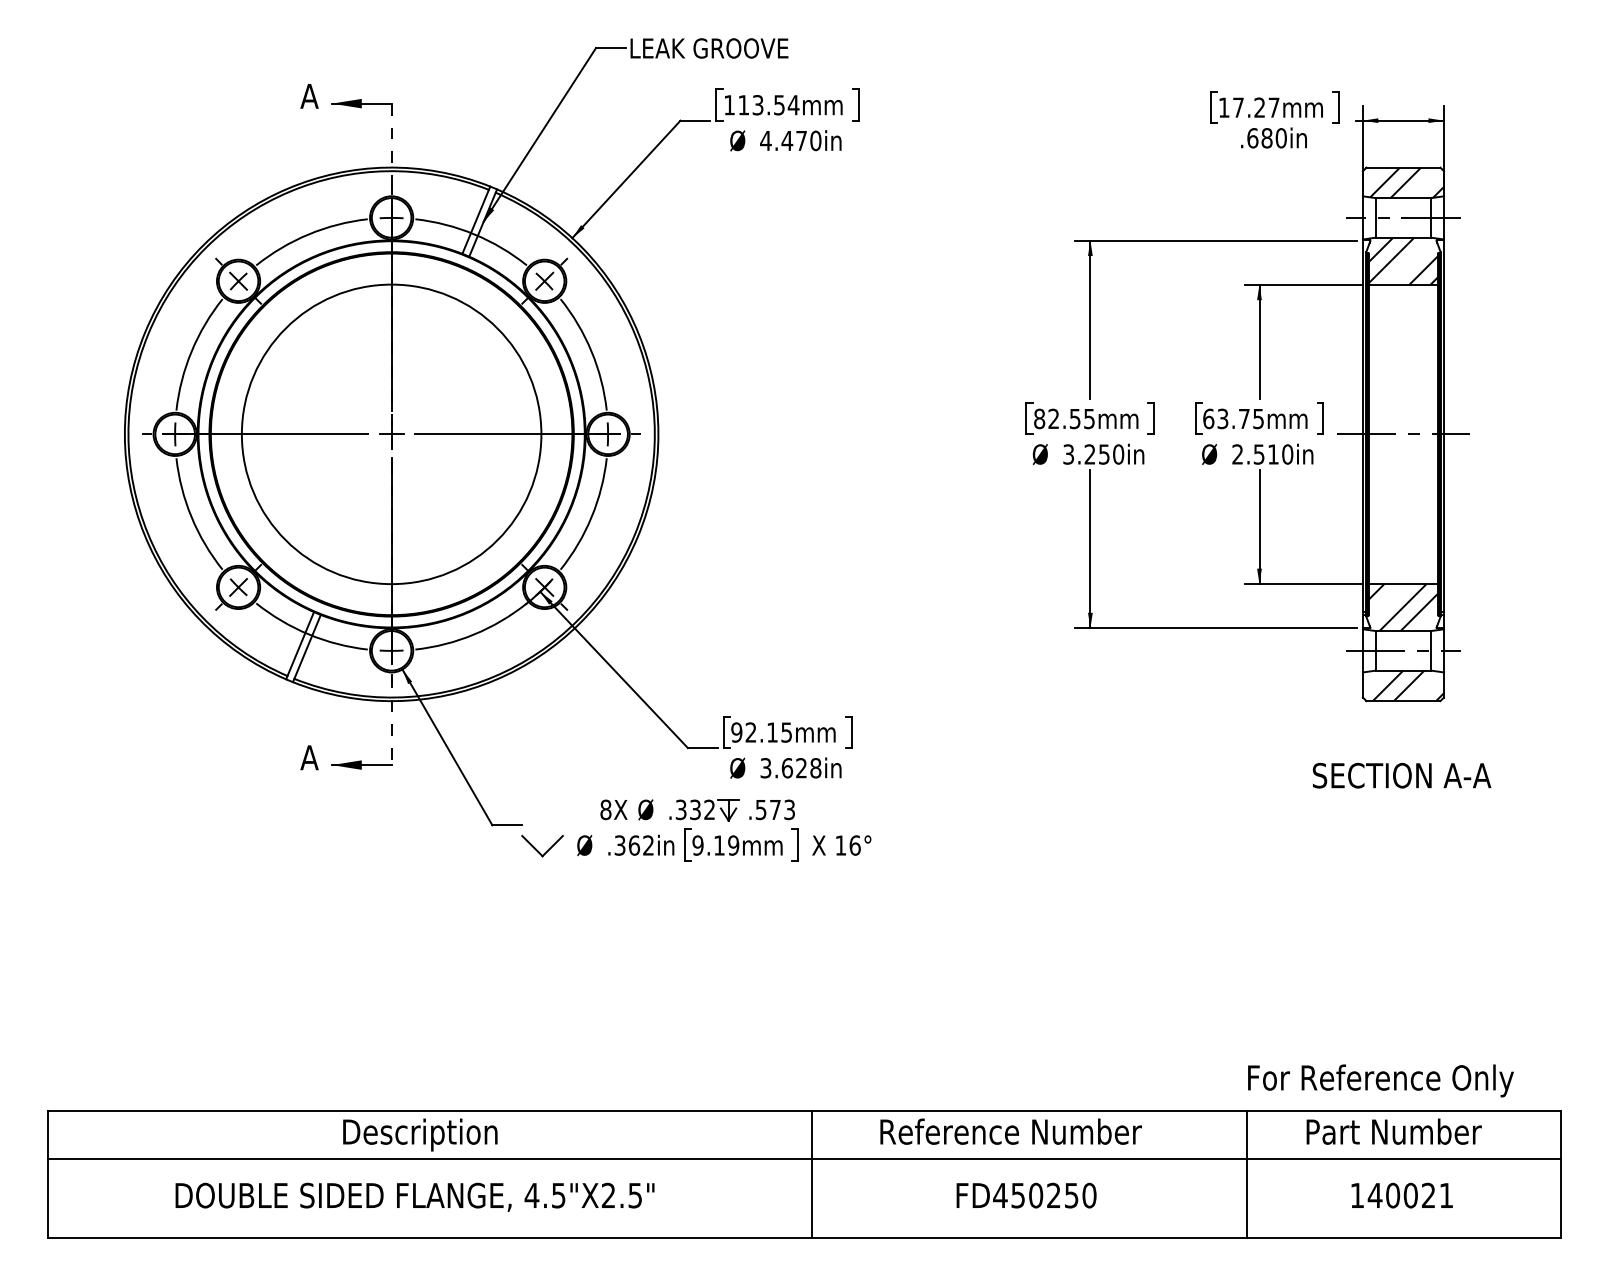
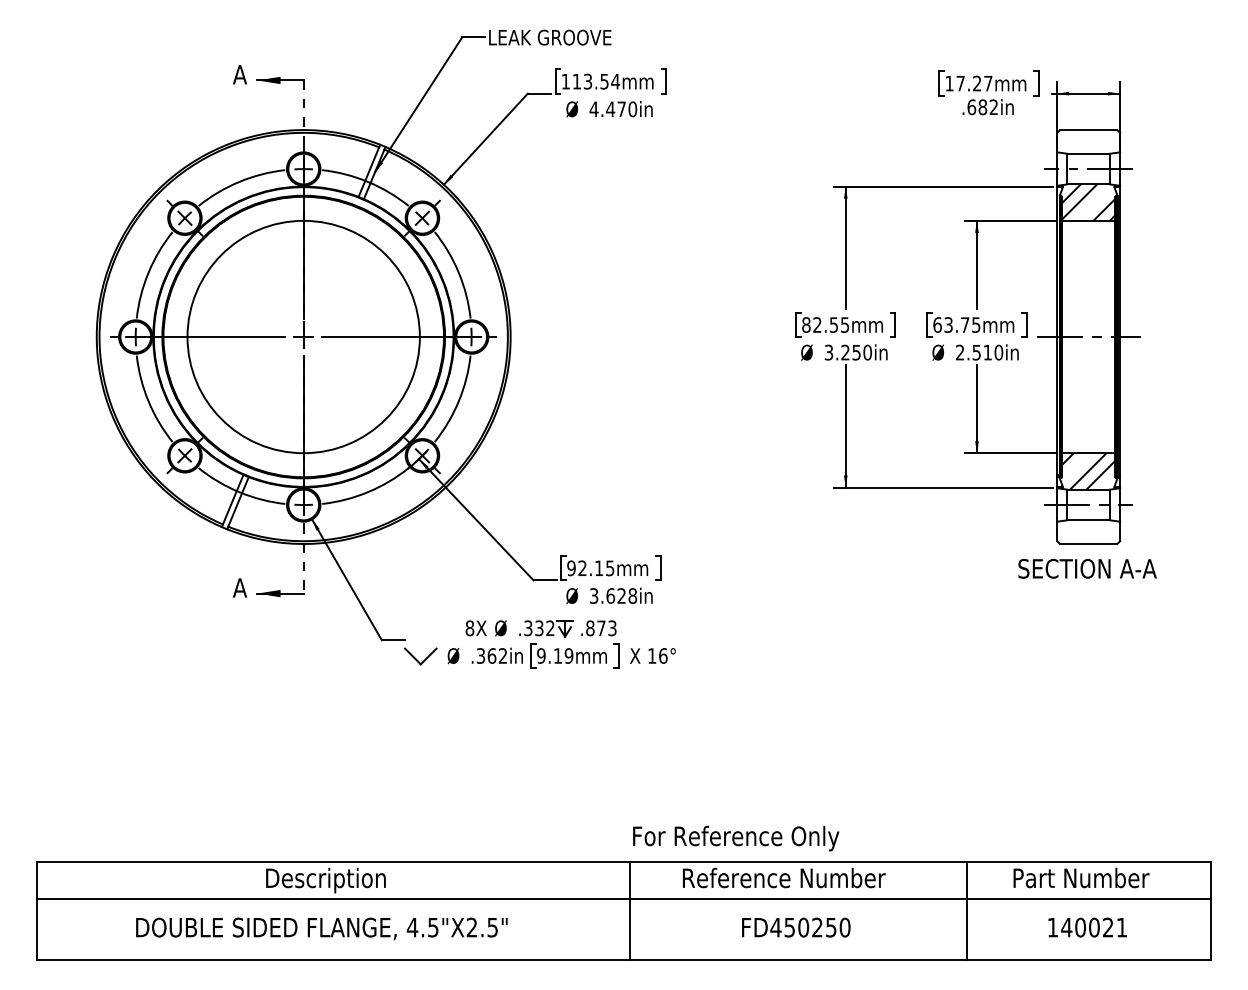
text: (1280, 138) -> (993, 107), .680in -> .682in
hatch: (1407, 182) -> (1091, 141), removed
hatch: (1408, 685) -> (1092, 531), removed
text: (1401, 775) -> (1087, 568), moved
text: (761, 810) -> (590, 628), .573 -> .873
text: (1381, 1080) -> (736, 838), moved

